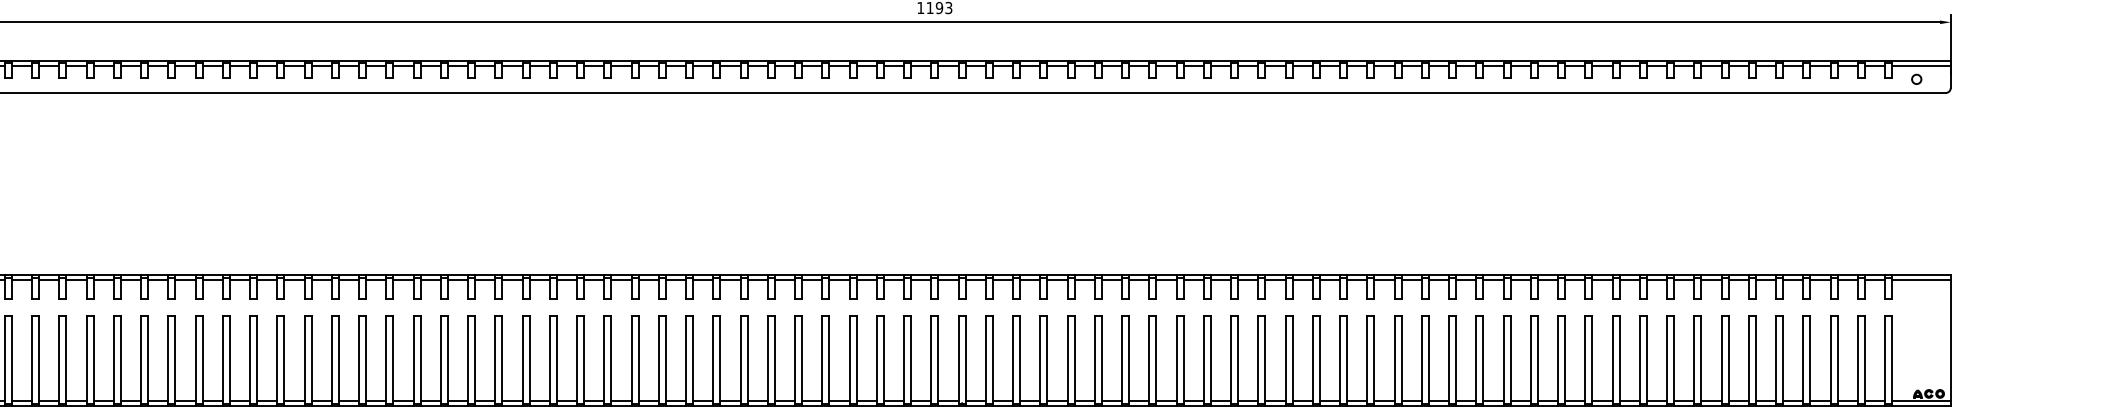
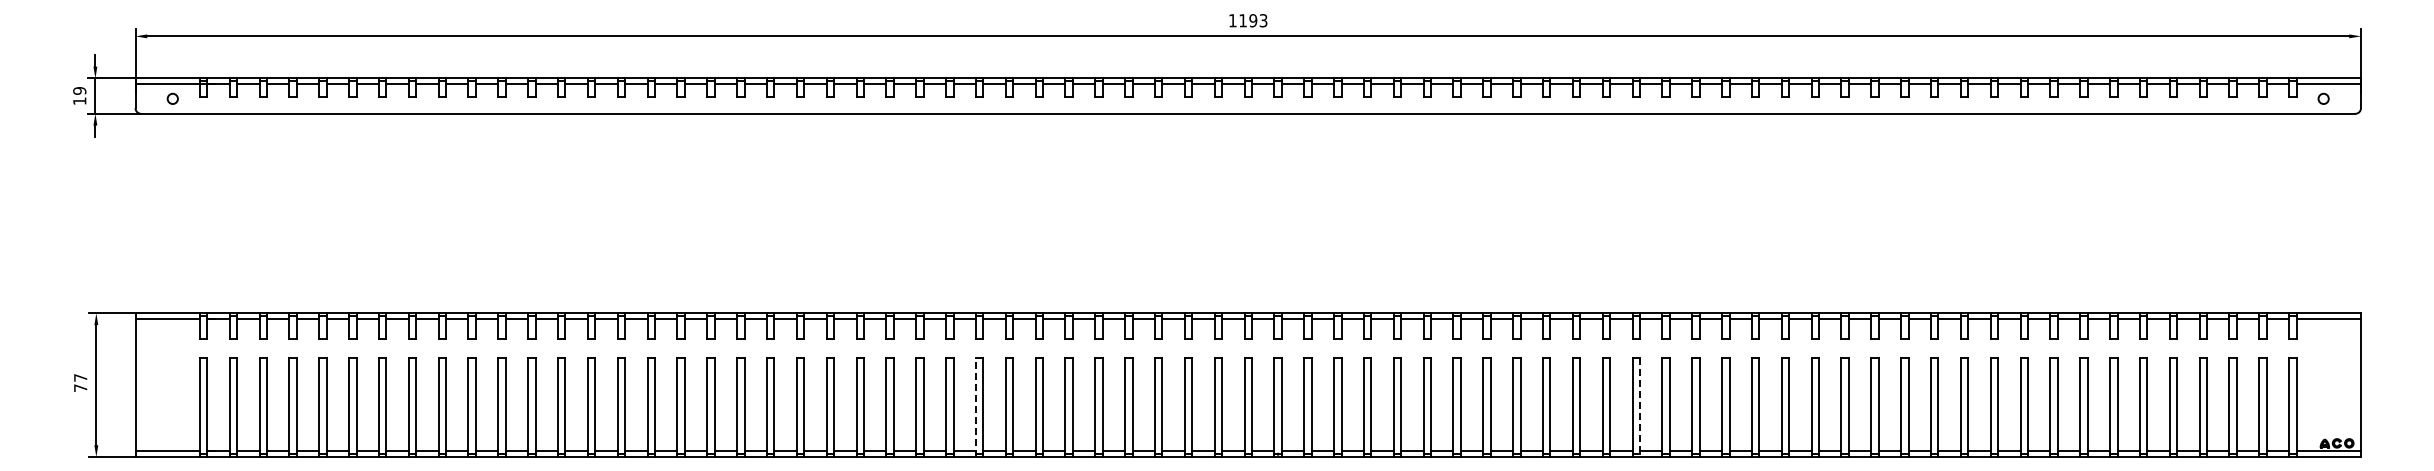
line: (685, 361) -> (975, 407), solid -> dashed
line: (1292, 362) -> (1639, 408), solid -> dashed

